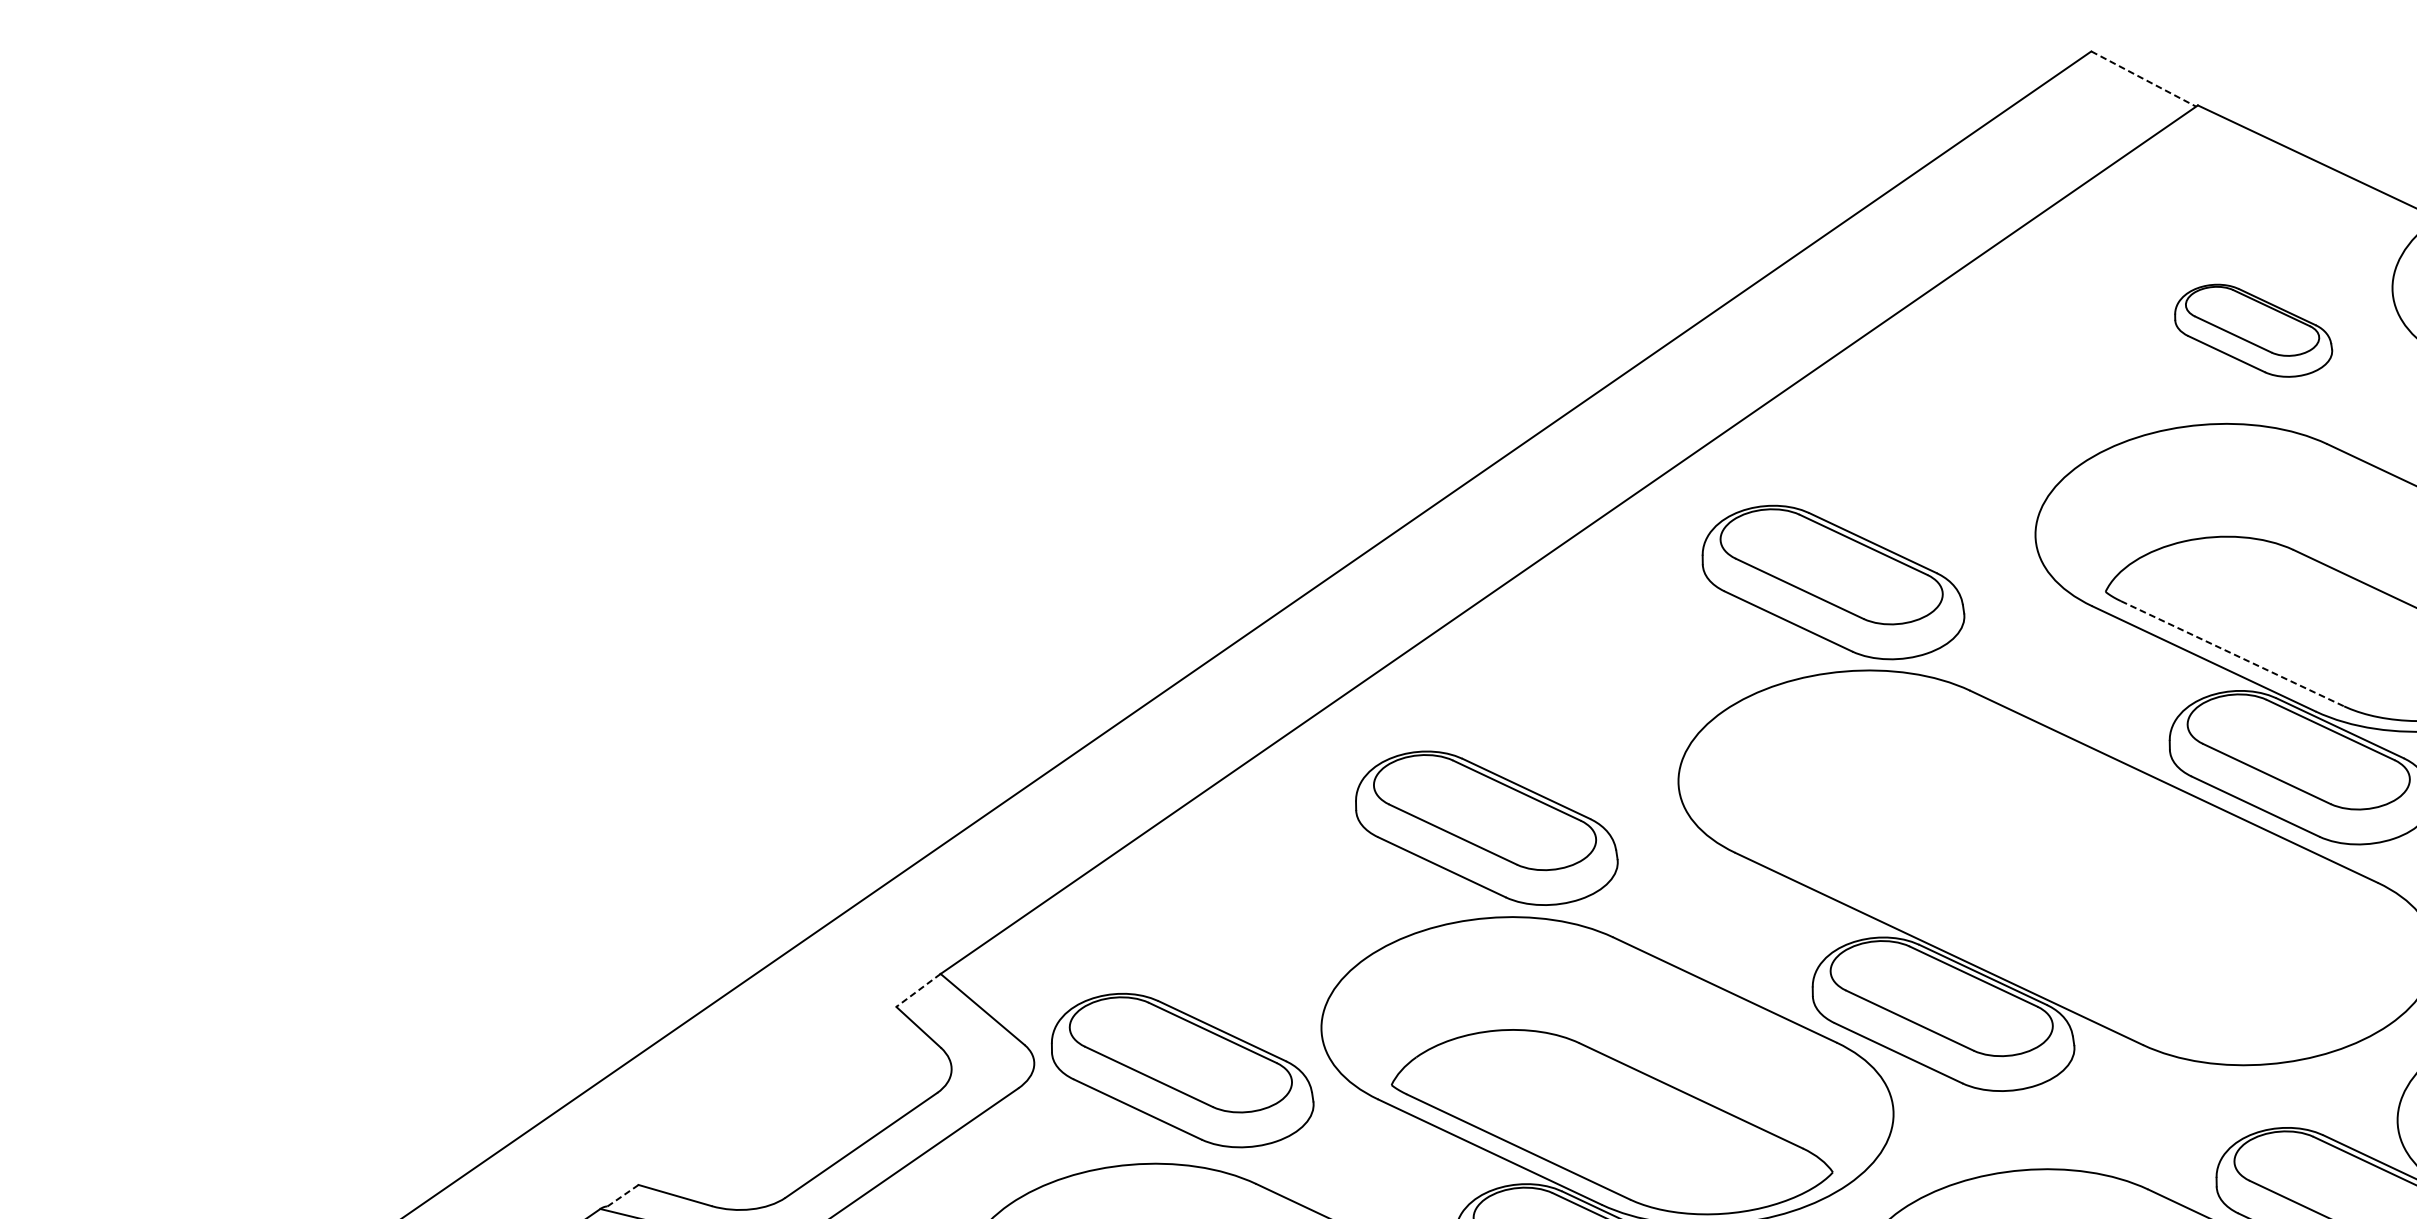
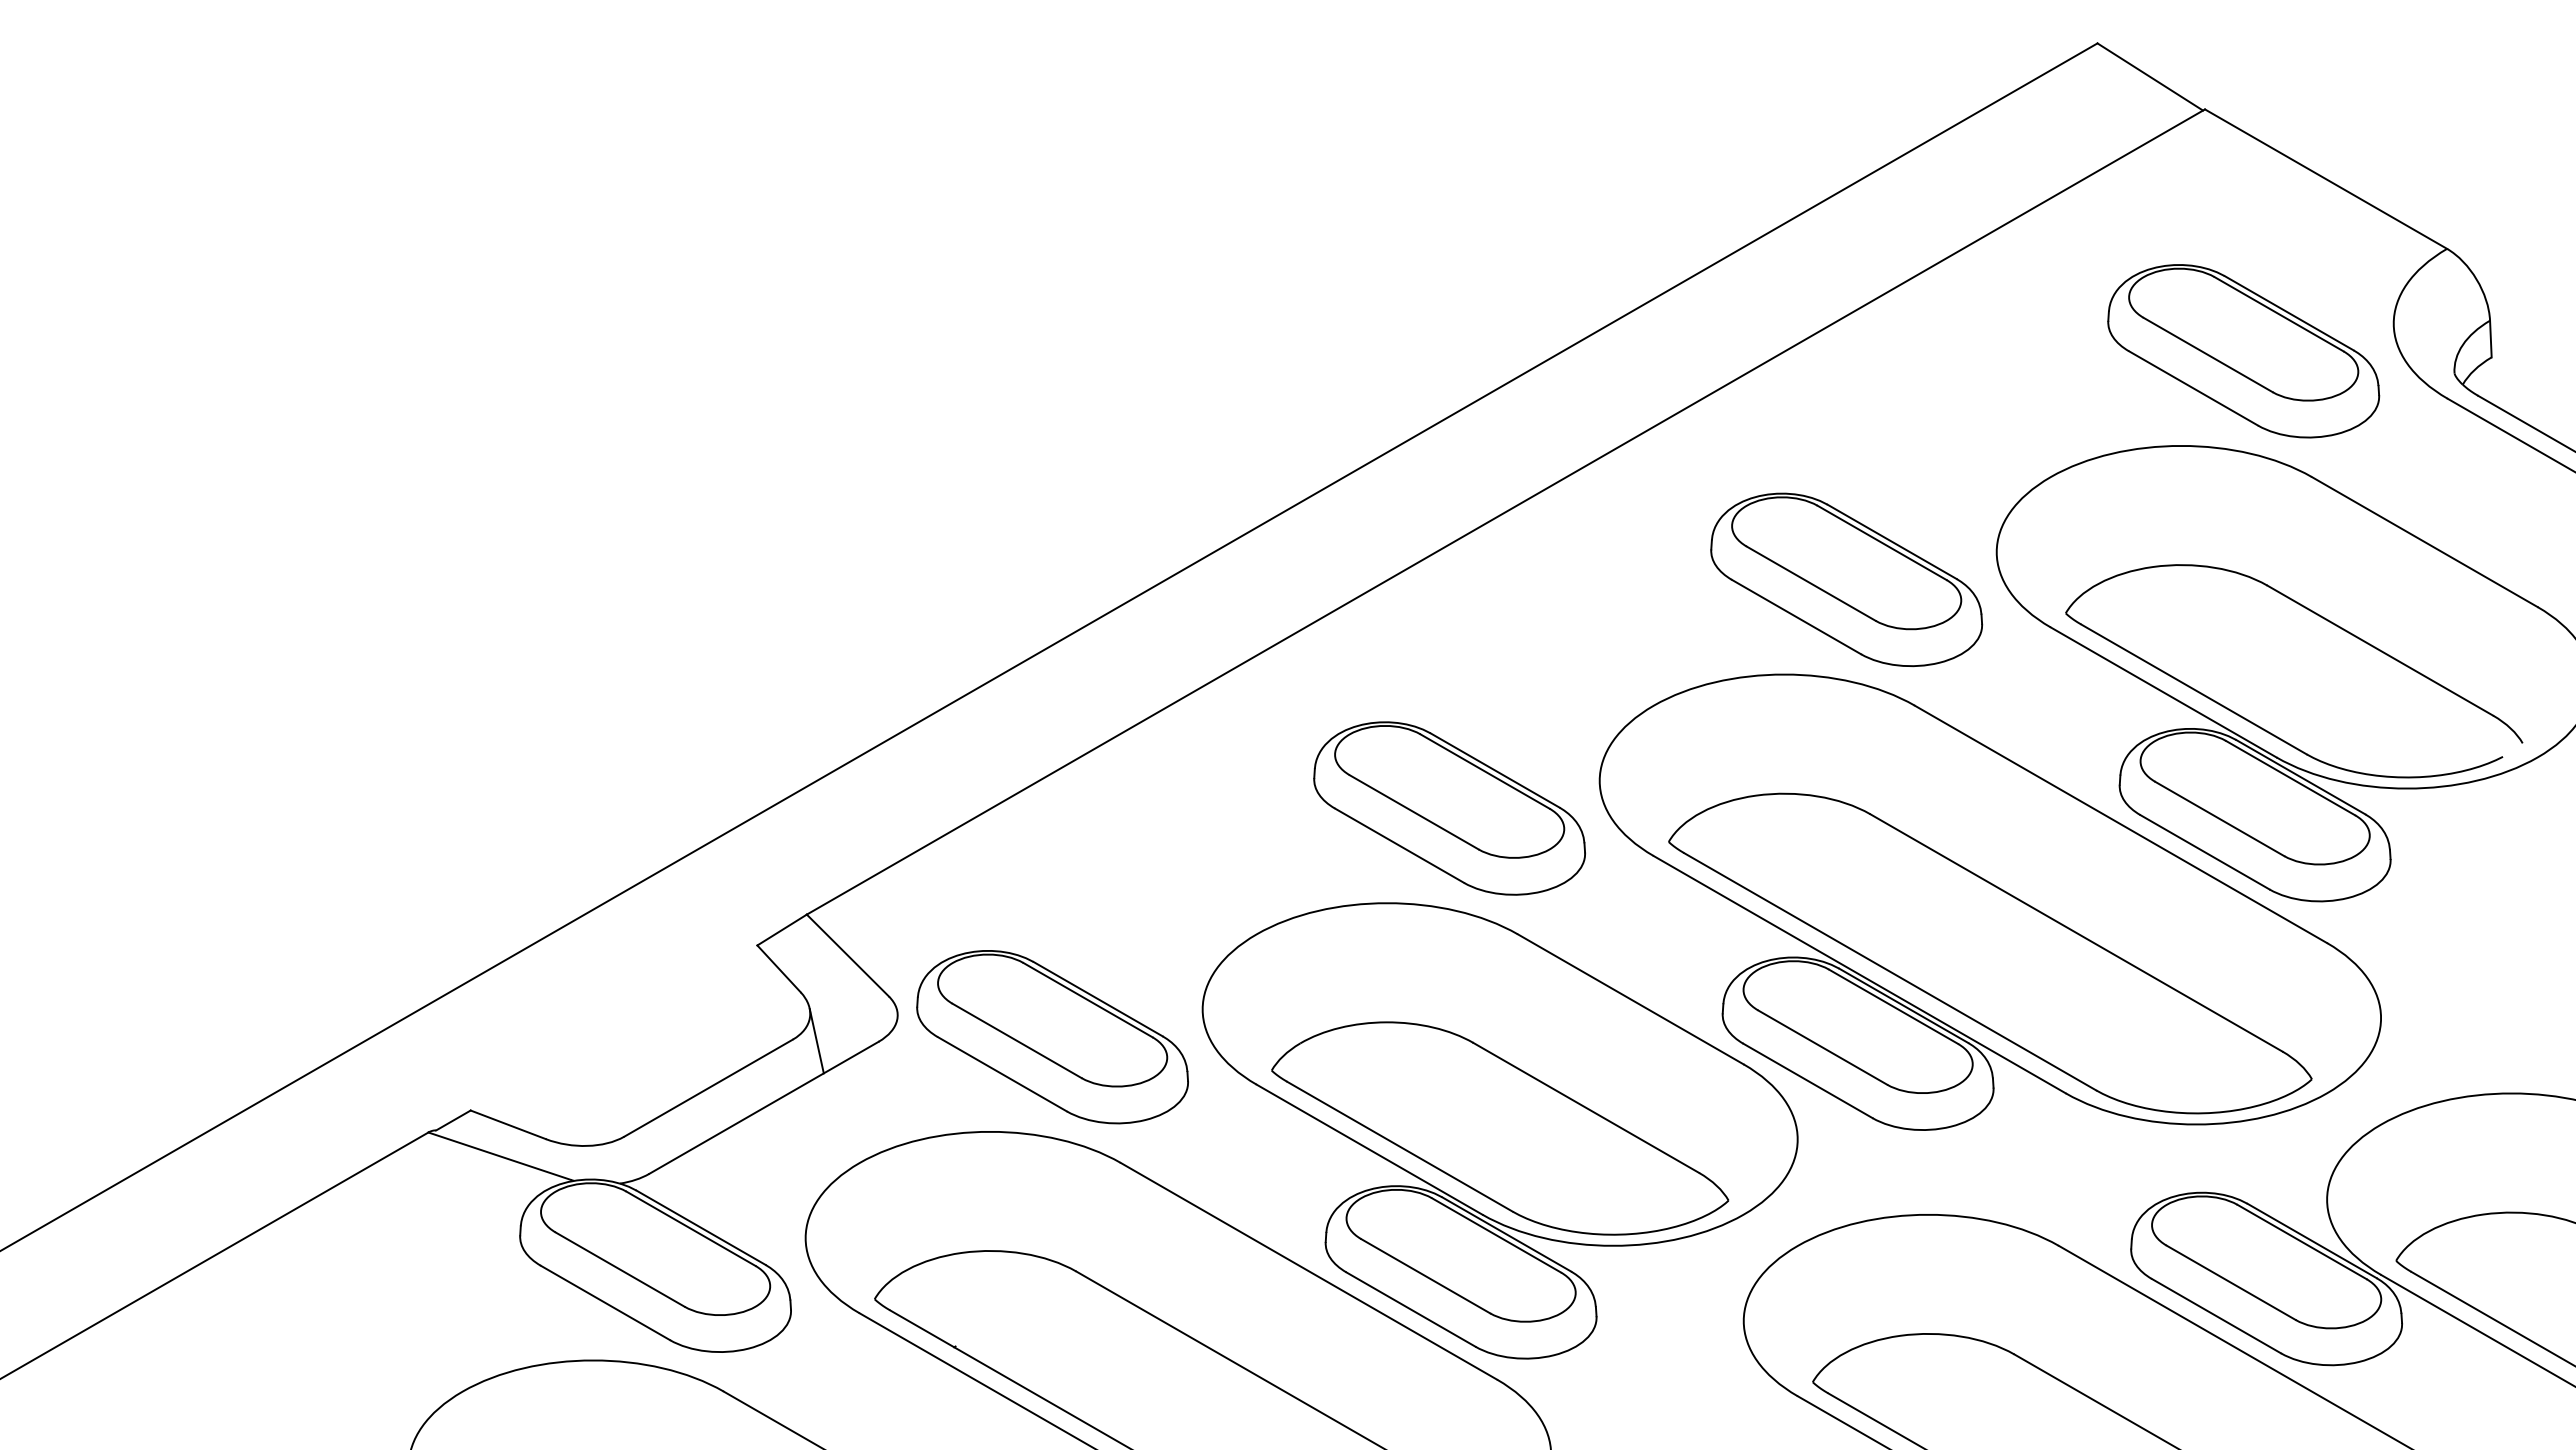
line: (2143, 78) -> (2150, 76), dashed -> solid
part: (2253, 330) -> (2243, 351), size x1.67
part: (1832, 582) -> (1846, 579), moved
line: (2233, 653) -> (2194, 689), dashed -> solid
part: (1486, 828) -> (1449, 808), moved
part: (2060, 918) -> (1990, 953), added
line: (917, 990) -> (781, 930), dashed -> solid
line: (959, 1092) -> (816, 1041), added
line: (623, 1195) -> (453, 1120), dashed -> solid

